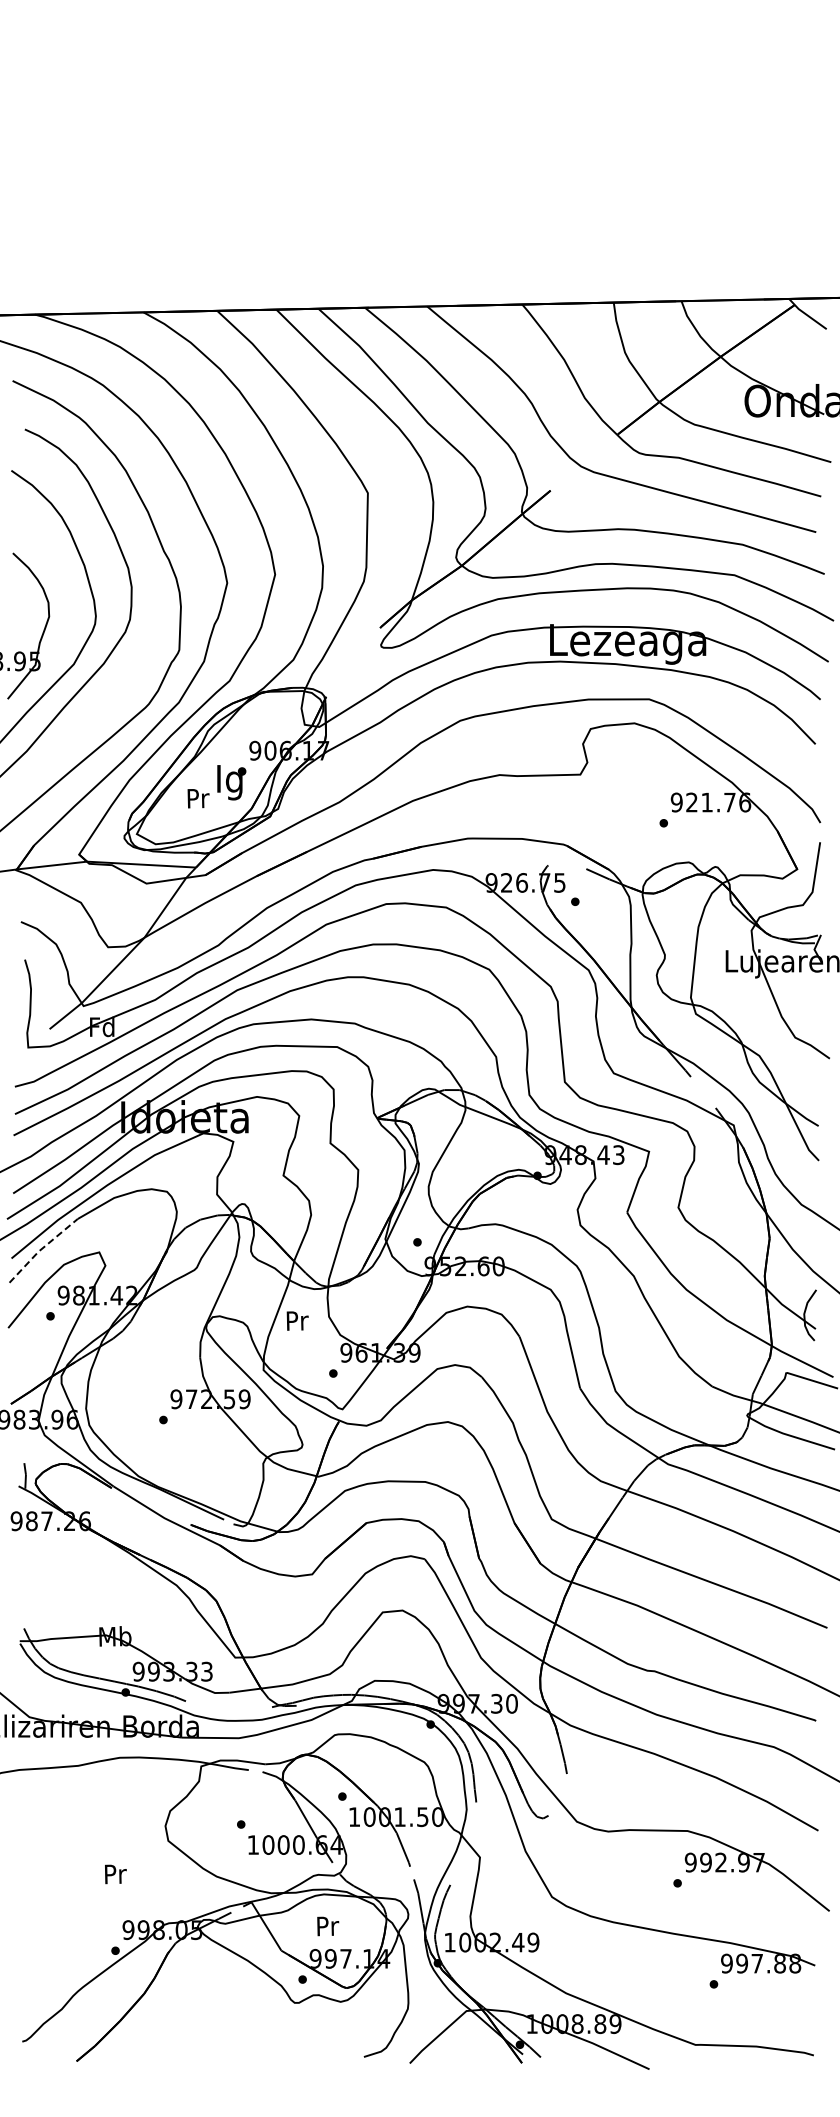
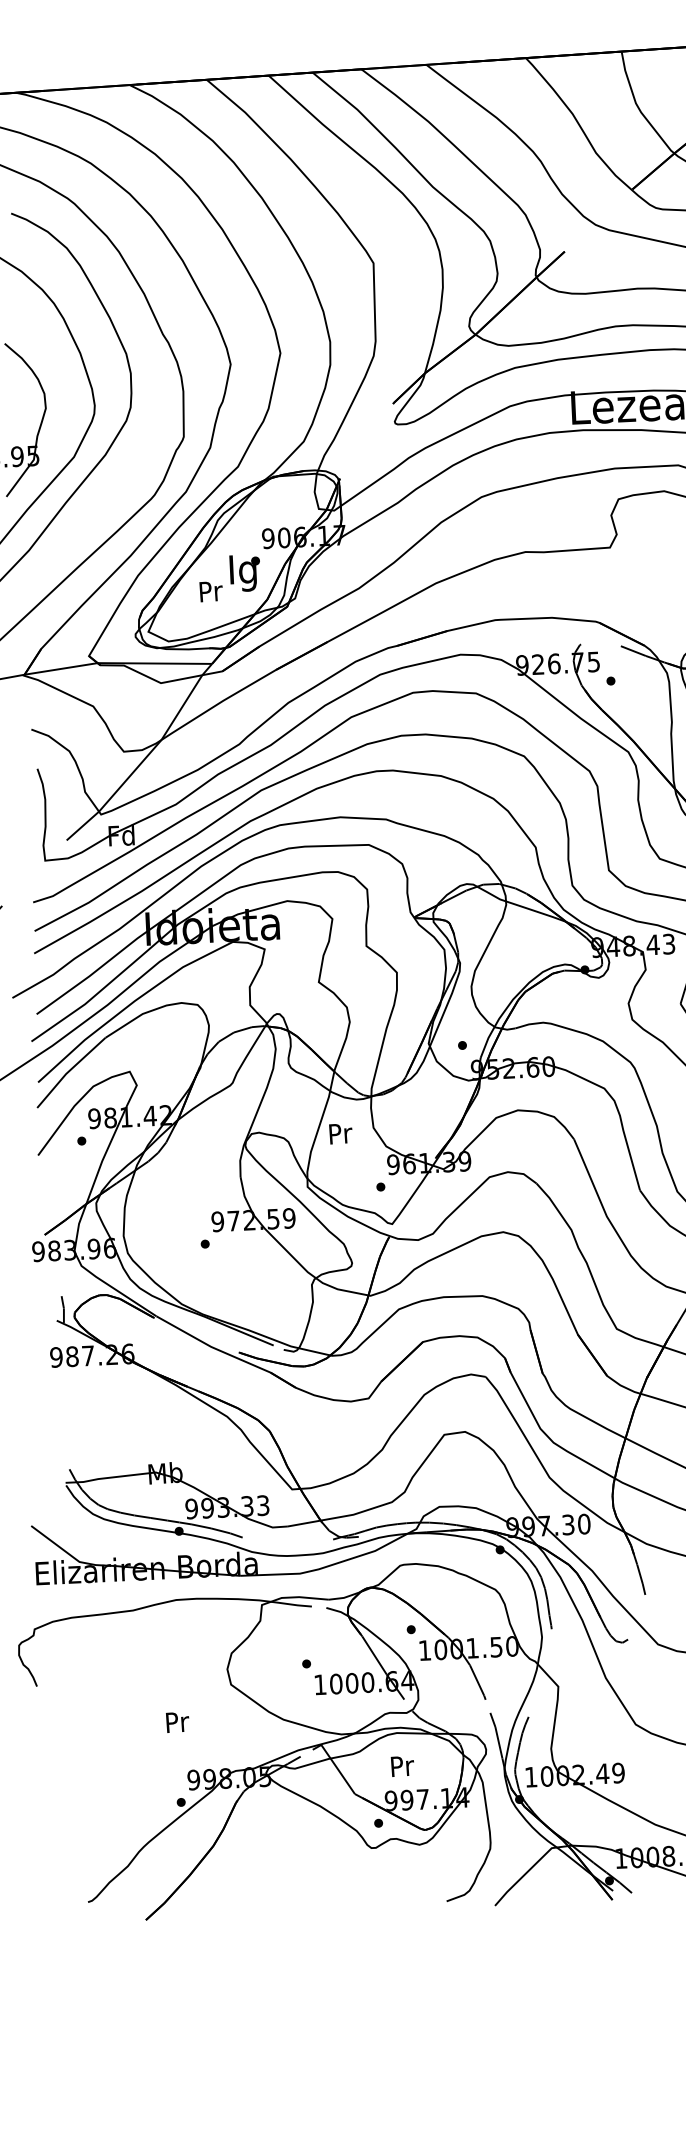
line: (41, 1249) -> (69, 1071), dashed -> solid

